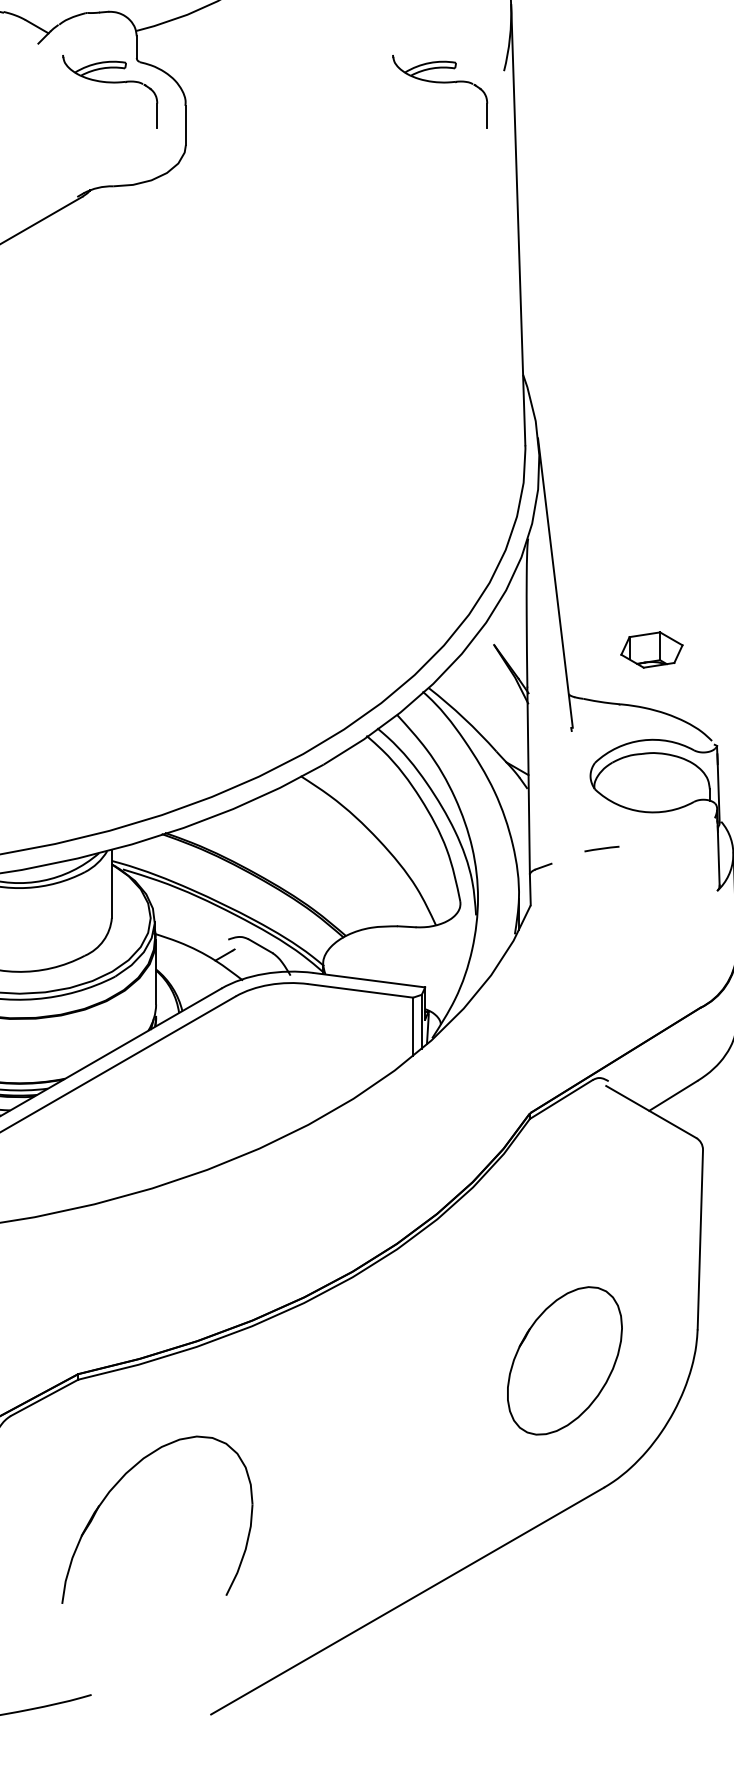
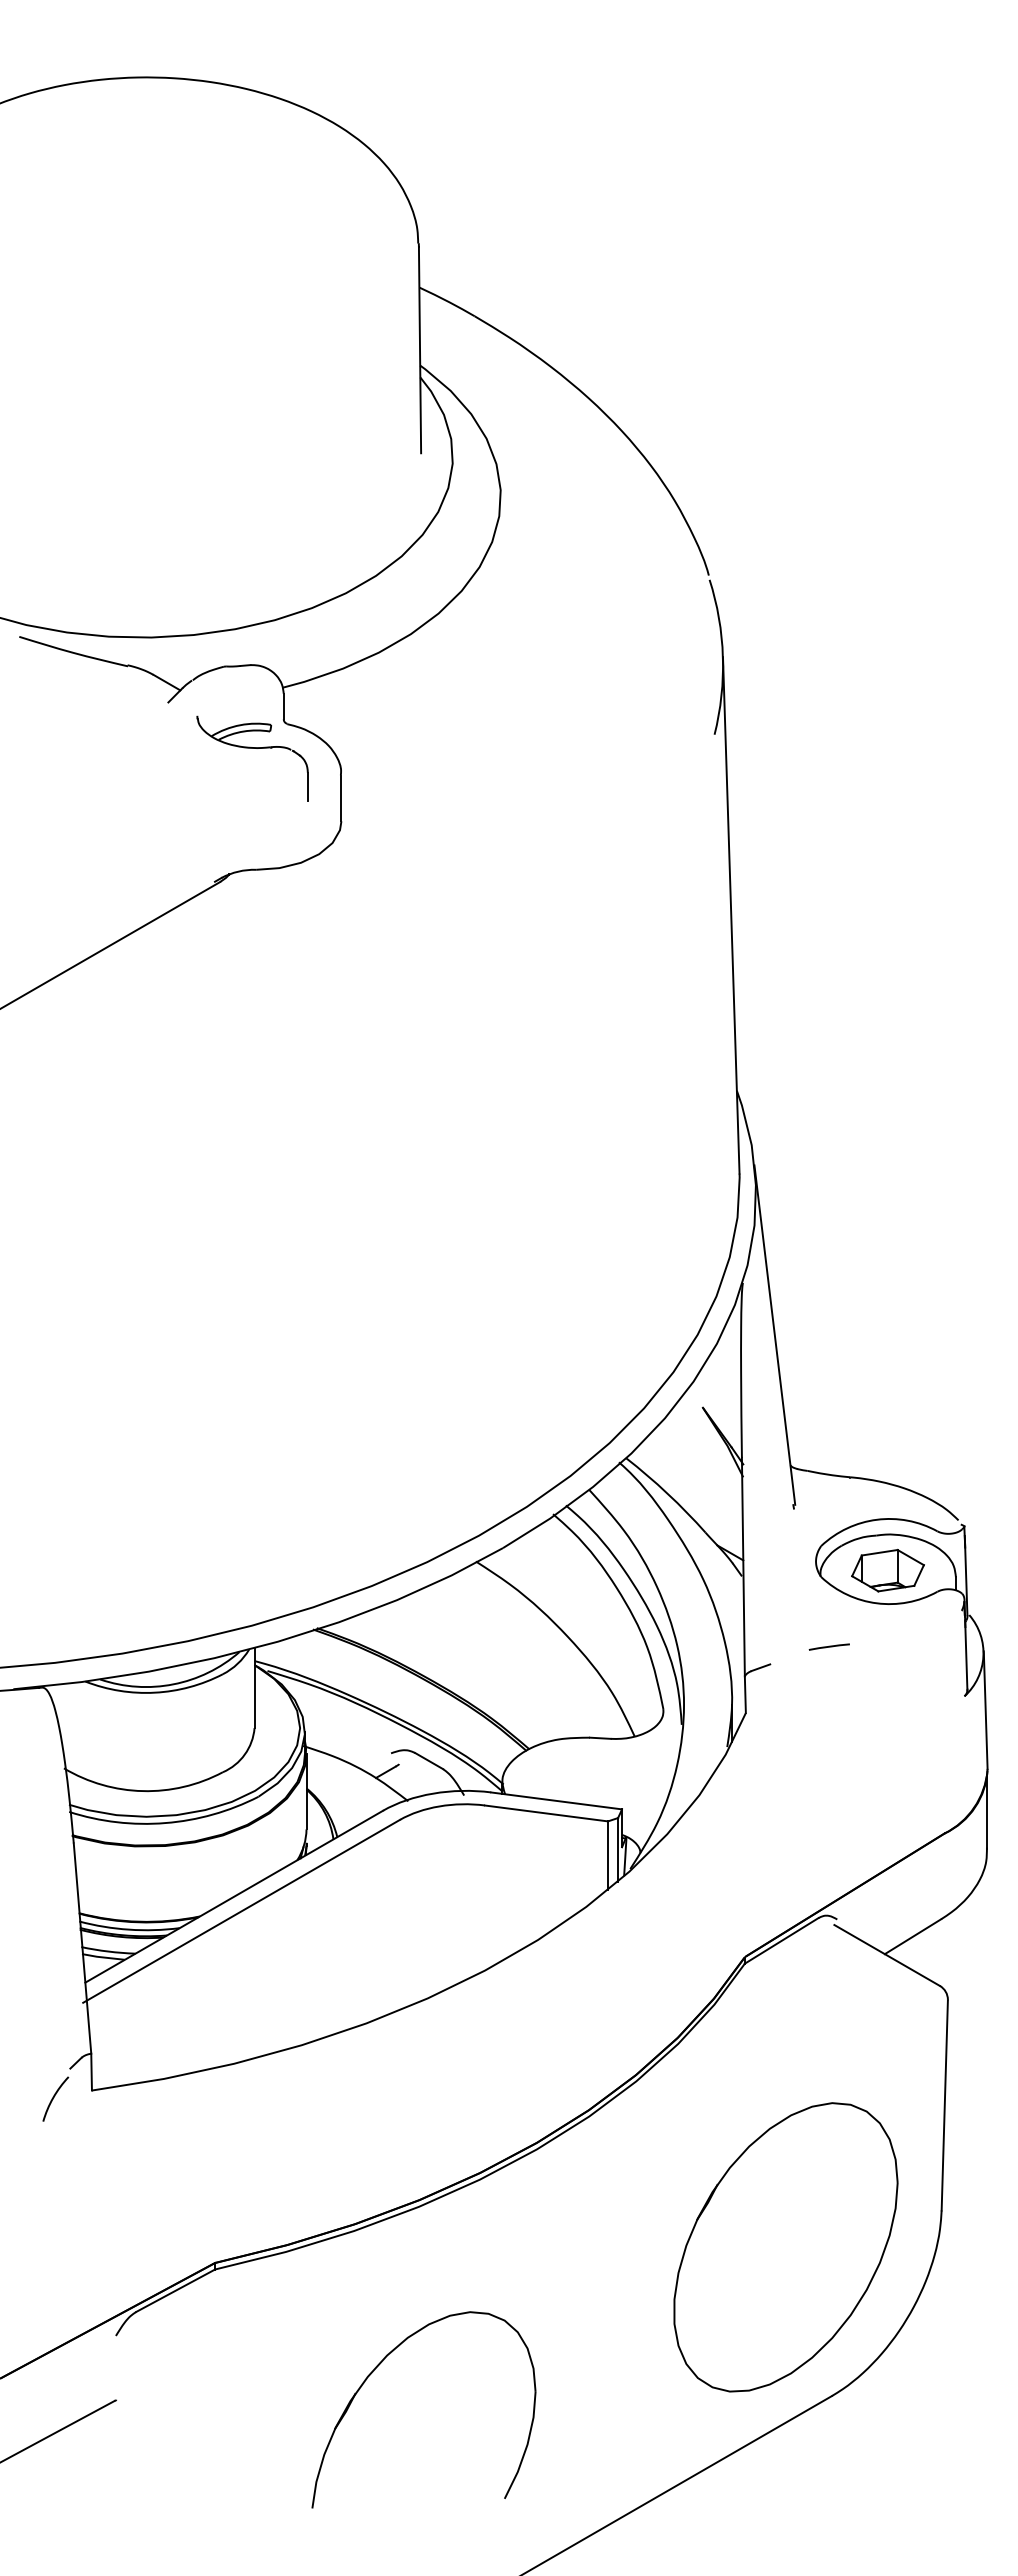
part: (440, 82) -> (639, 748), removed
part: (651, 649) -> (887, 1570), moved
part: (564, 1360) -> (785, 2247), size x1.67
part: (114, 1487) -> (373, 2372), moved

